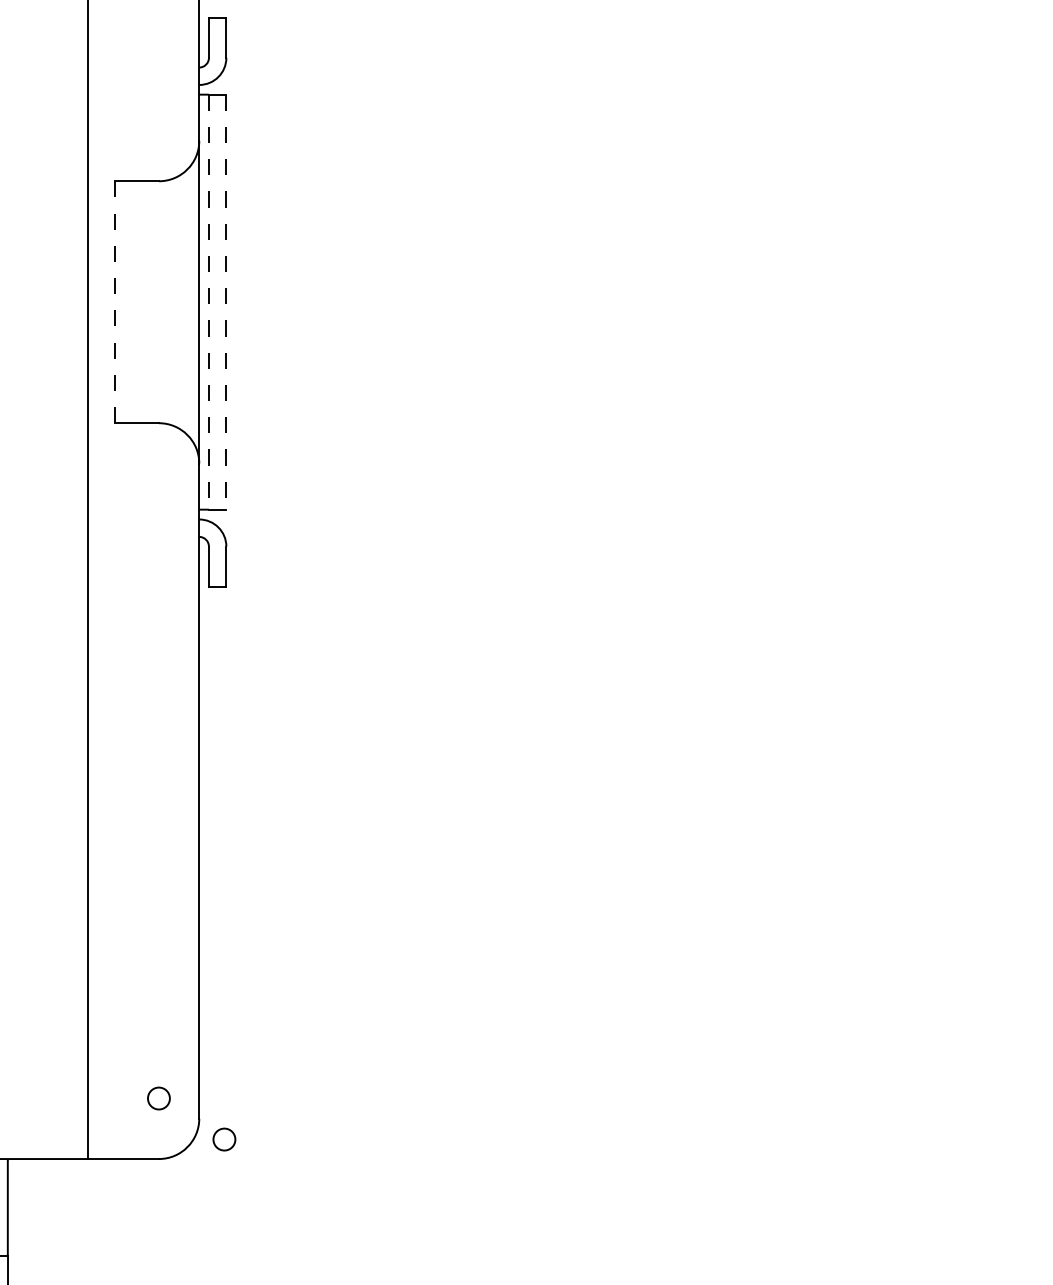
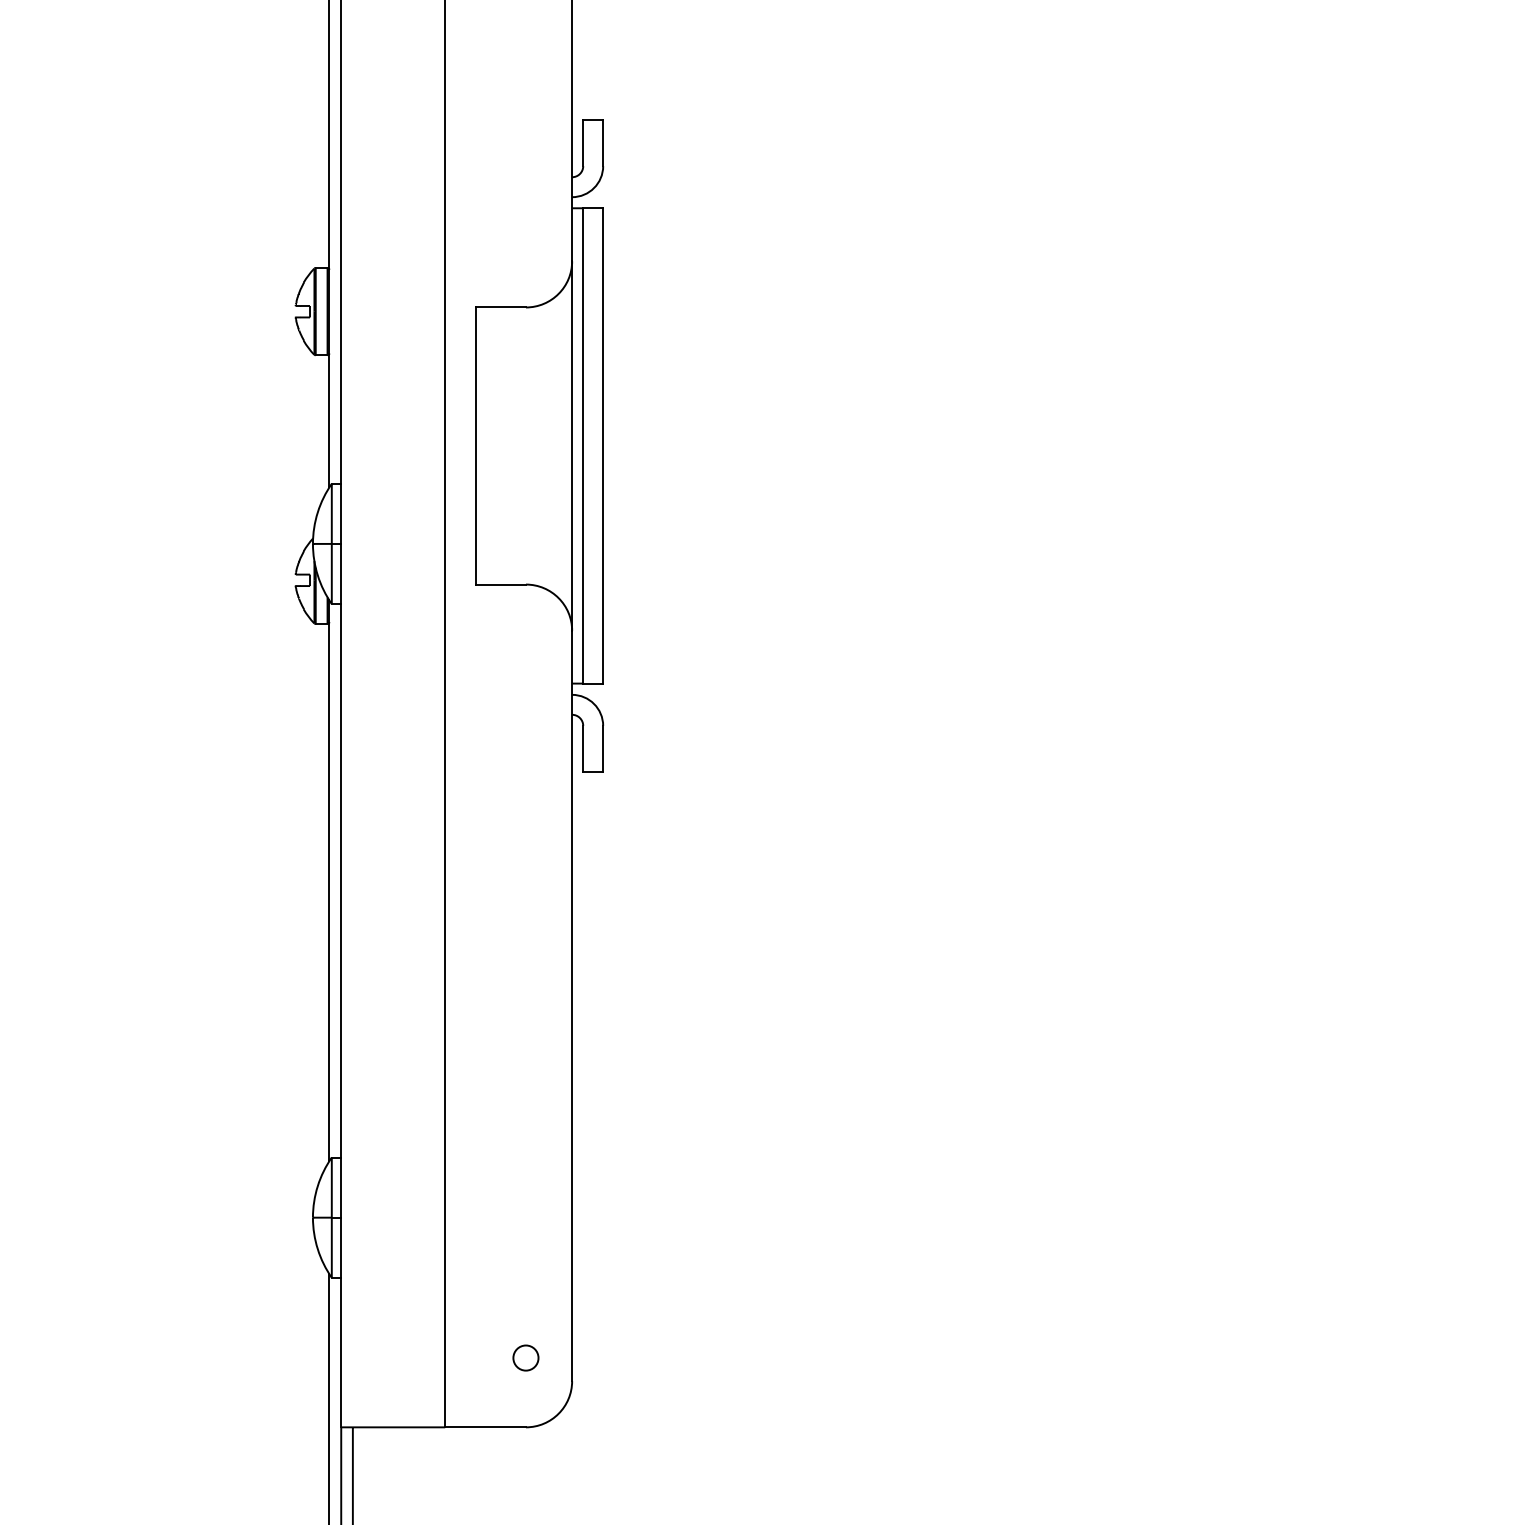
line: (209, 301) -> (583, 445), dashed -> solid
line: (226, 301) -> (603, 445), dashed -> solid
line: (115, 302) -> (476, 446), dashed -> solid
circle: (224, 1139) -> (600, 1404), removed

